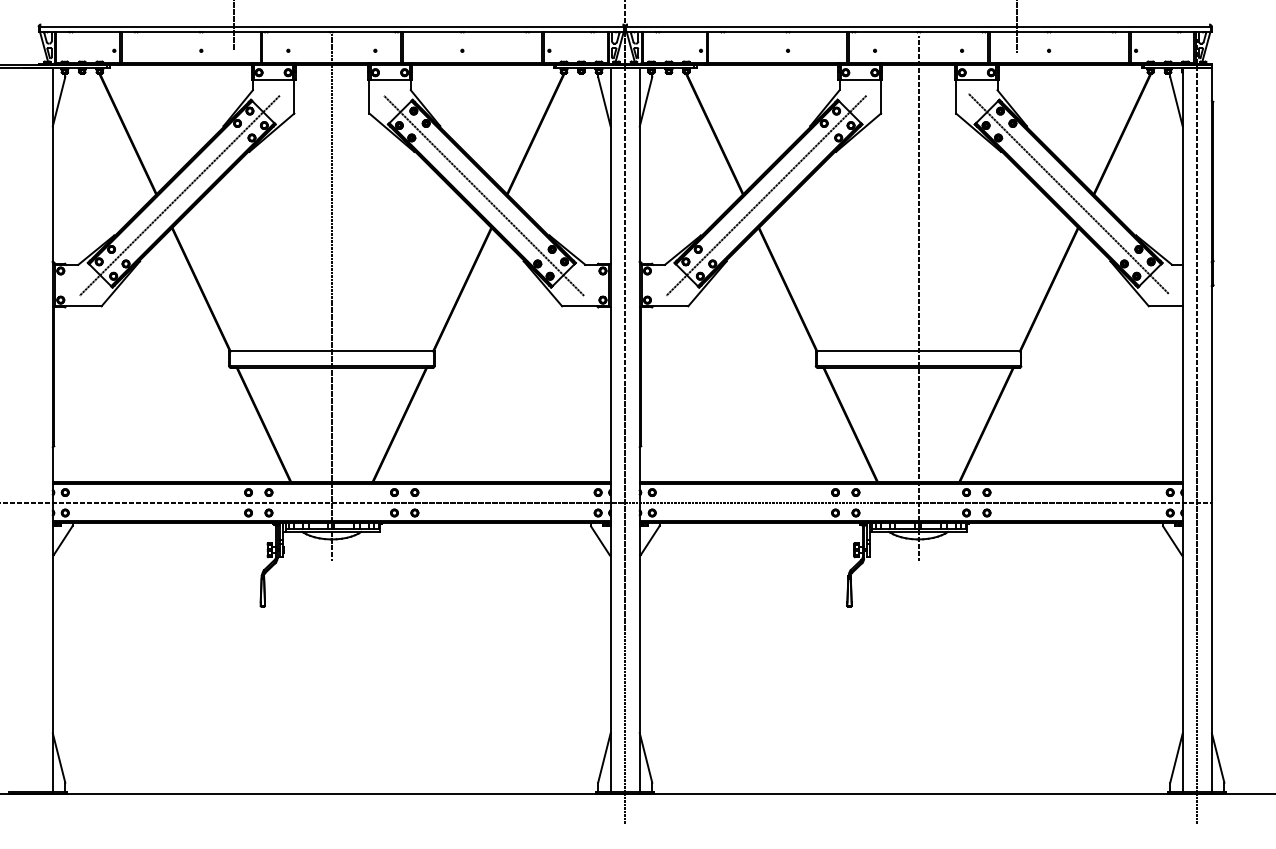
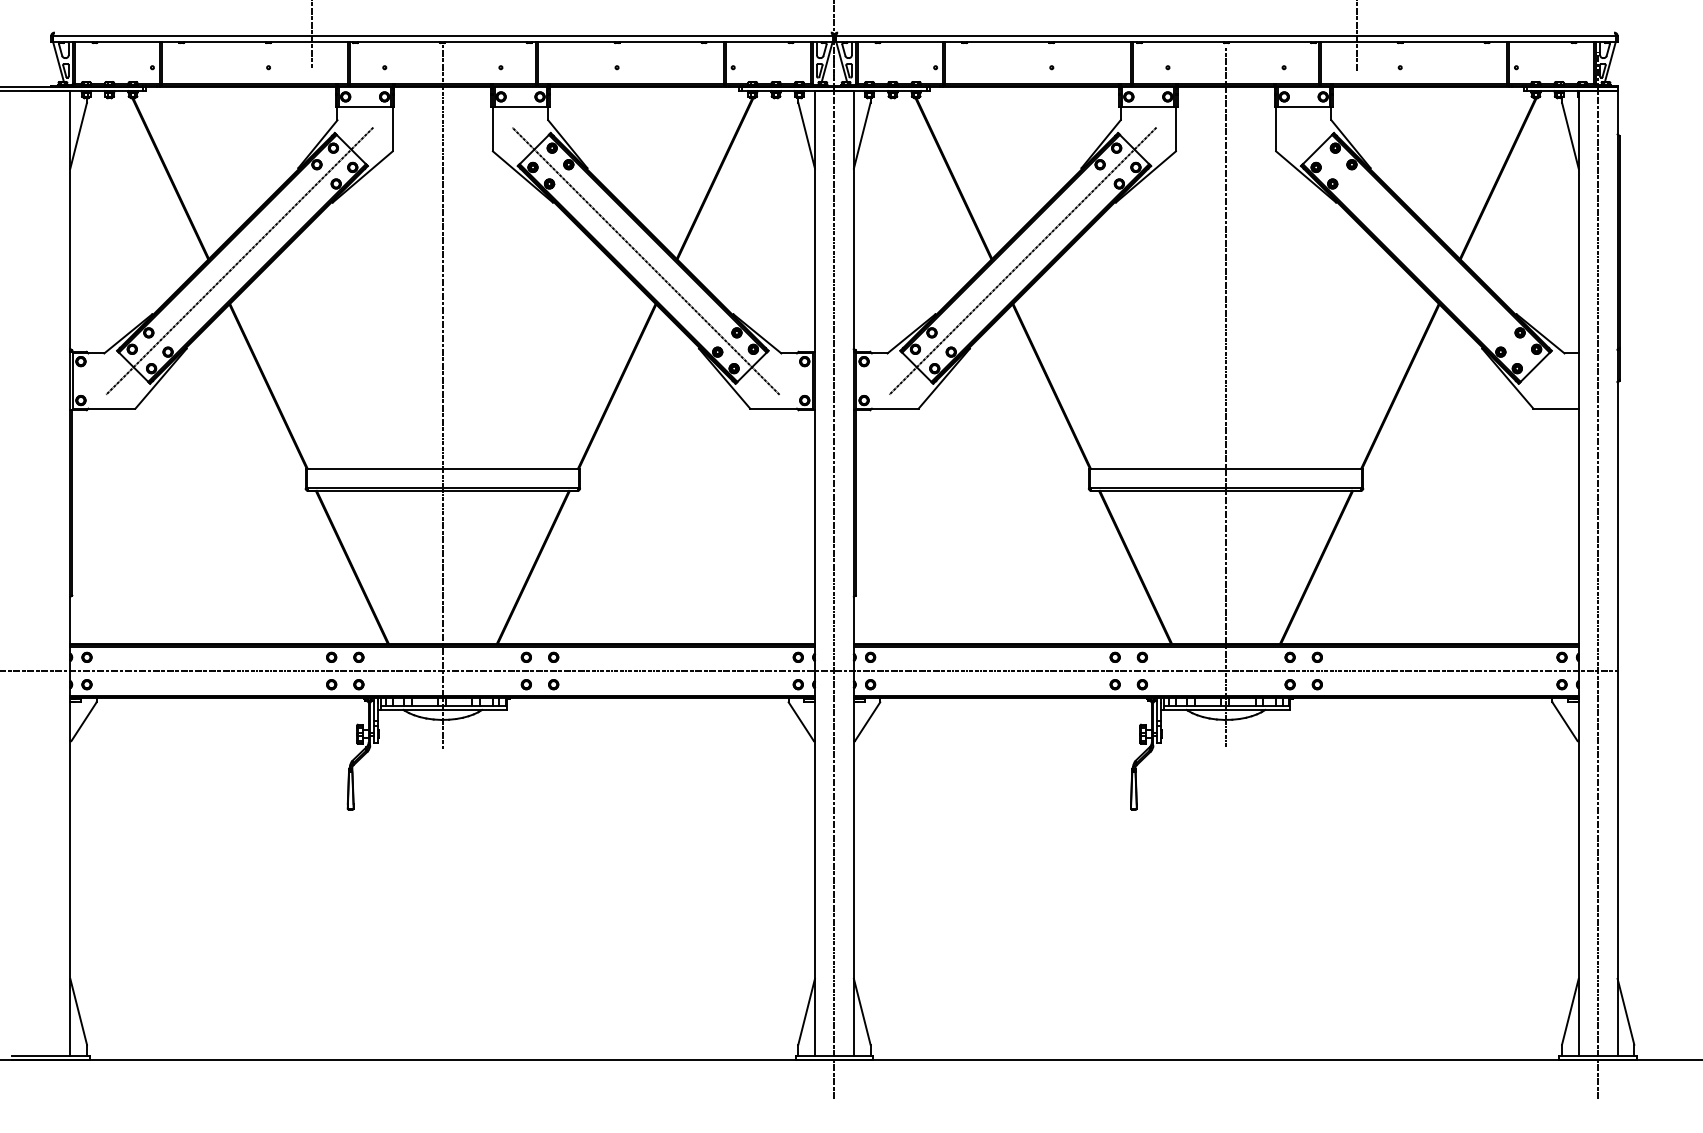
line: (1068, 193) -> (1426, 258), removed

